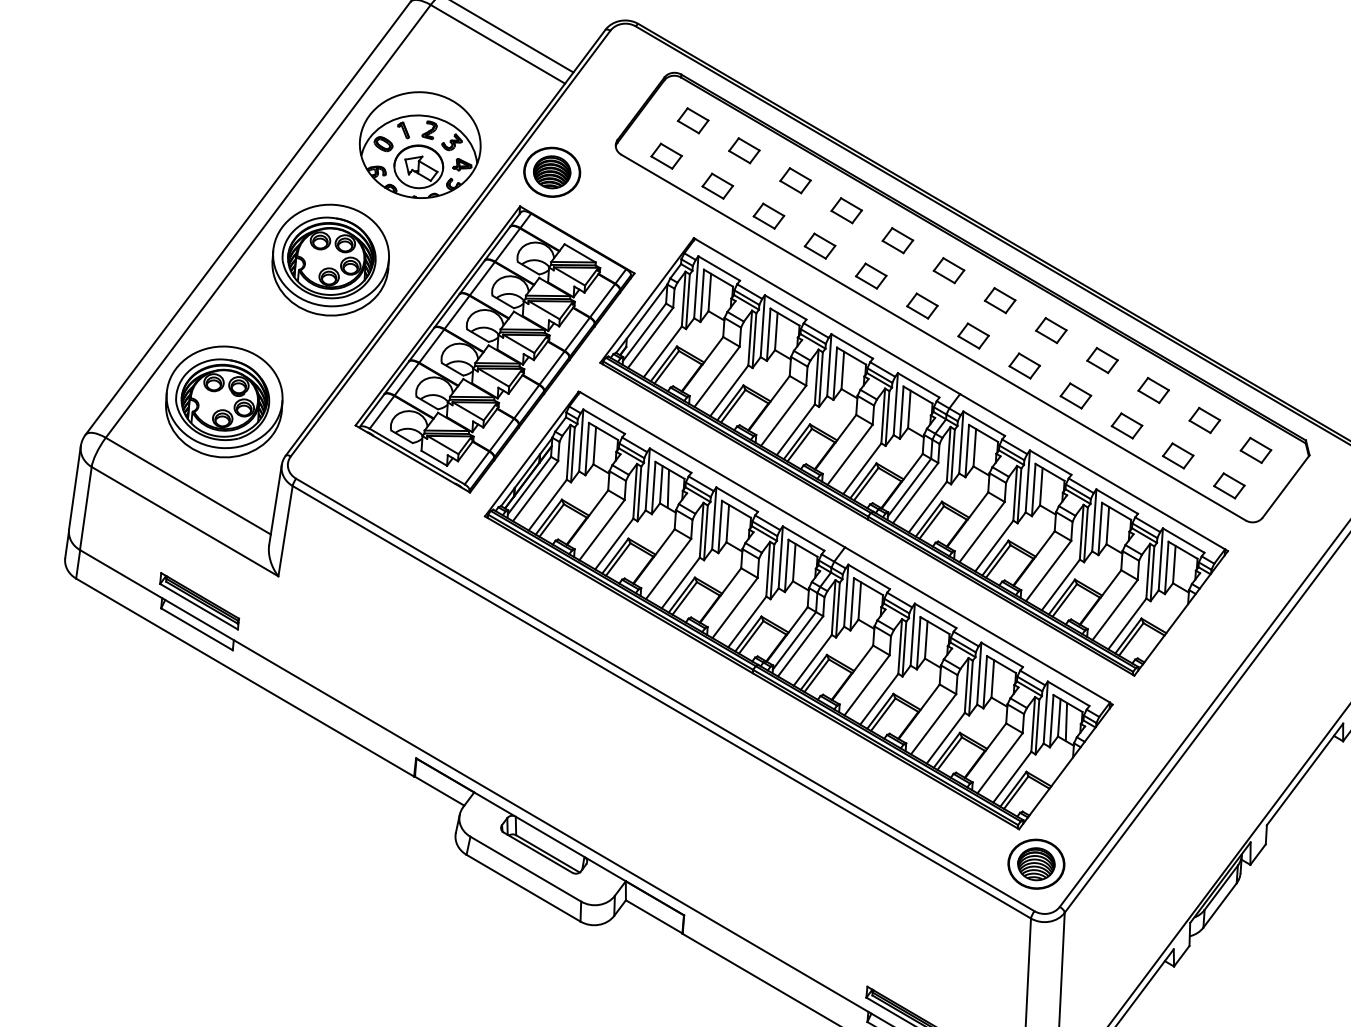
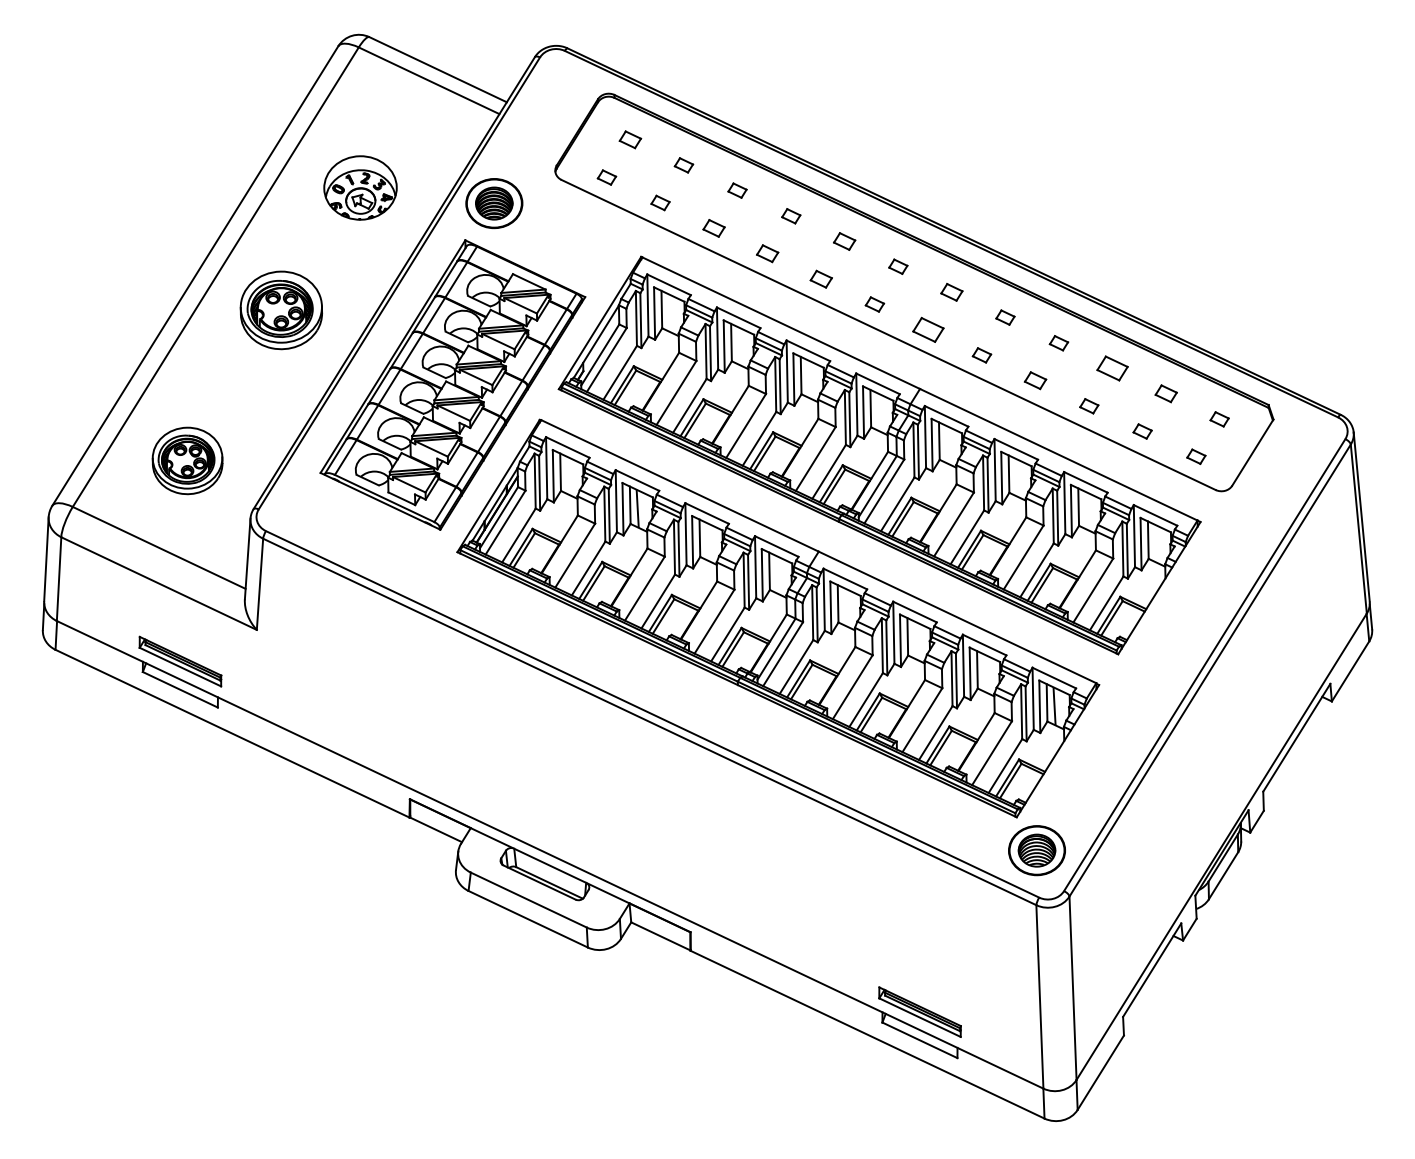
part: (693, 120) -> (630, 139), size x0.7
part: (420, 144) -> (360, 187), size x0.6
part: (743, 150) -> (683, 165), size x0.6
part: (666, 156) -> (606, 177), size x0.6
part: (795, 180) -> (737, 190), size x0.6
part: (717, 185) -> (660, 202), size x0.6
part: (847, 211) -> (791, 216), size x0.6
part: (768, 216) -> (713, 228), size x0.7
part: (897, 240) -> (844, 241), size x0.7
part: (819, 245) -> (767, 253), size x0.7
part: (330, 260) -> (281, 310), size x0.7
part: (949, 270) -> (898, 266), size x0.6
part: (871, 276) -> (821, 279), size x0.7
part: (999, 300) -> (951, 292), size x0.7
part: (922, 305) -> (874, 304), size x0.6
part: (1051, 330) -> (1005, 317), size x0.6
part: (1101, 360) -> (1058, 343), size x0.6
part: (1024, 366) -> (981, 355), size x0.6
part: (1075, 395) -> (1035, 380), size x0.7
part: (224, 401) -> (187, 460), size x0.6
part: (1205, 420) -> (1166, 393), size x0.7
part: (1127, 426) -> (1089, 406), size x0.6
part: (1255, 450) -> (1219, 419), size x0.6
part: (1178, 455) -> (1142, 431), size x0.6
part: (1229, 485) -> (1196, 456), size x0.6

